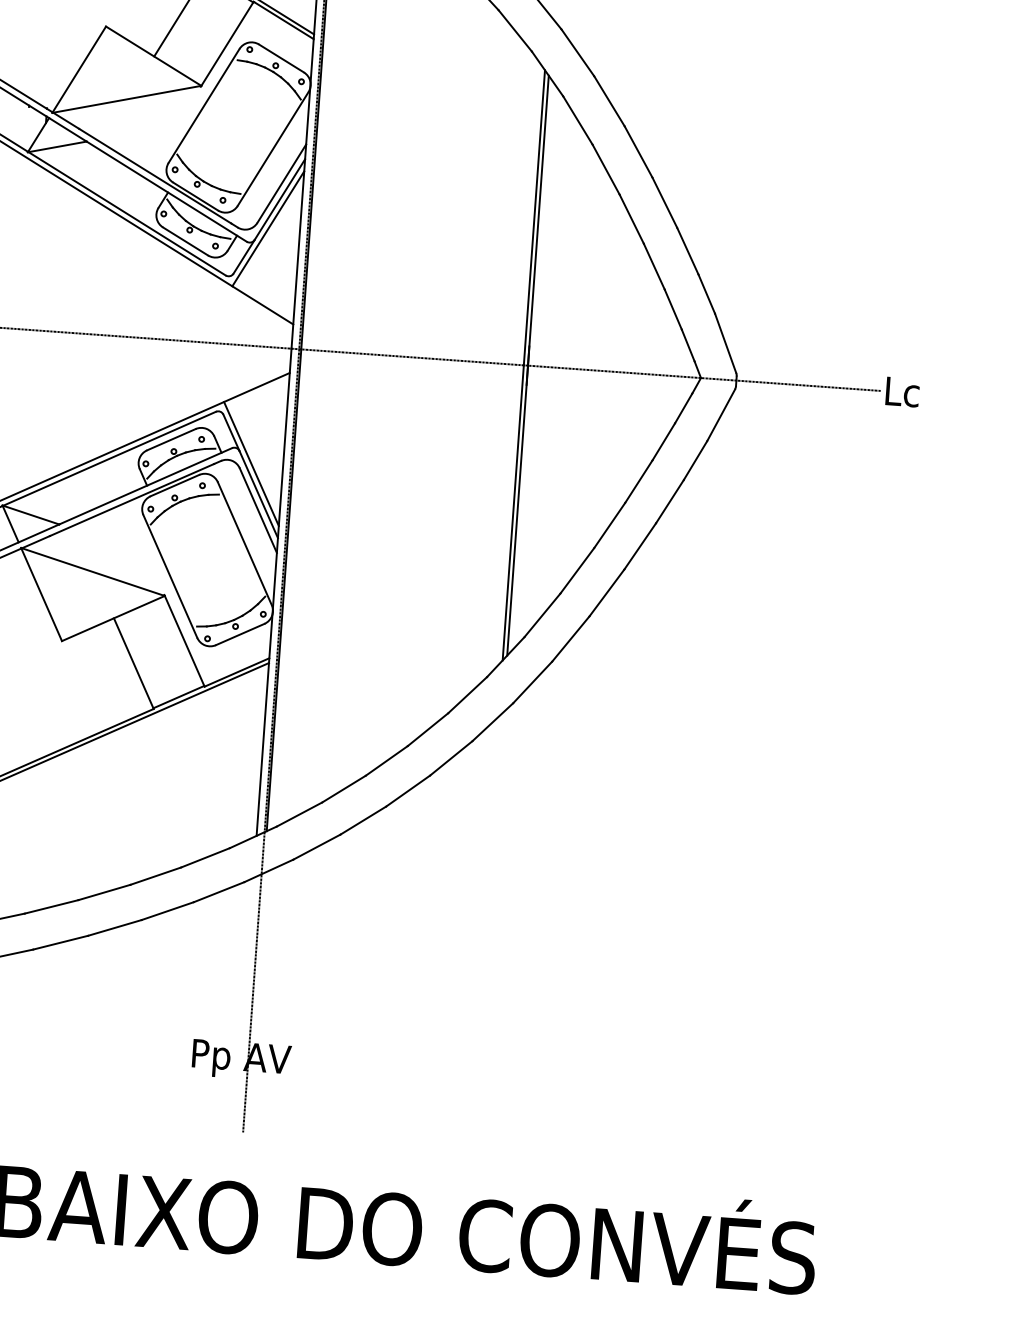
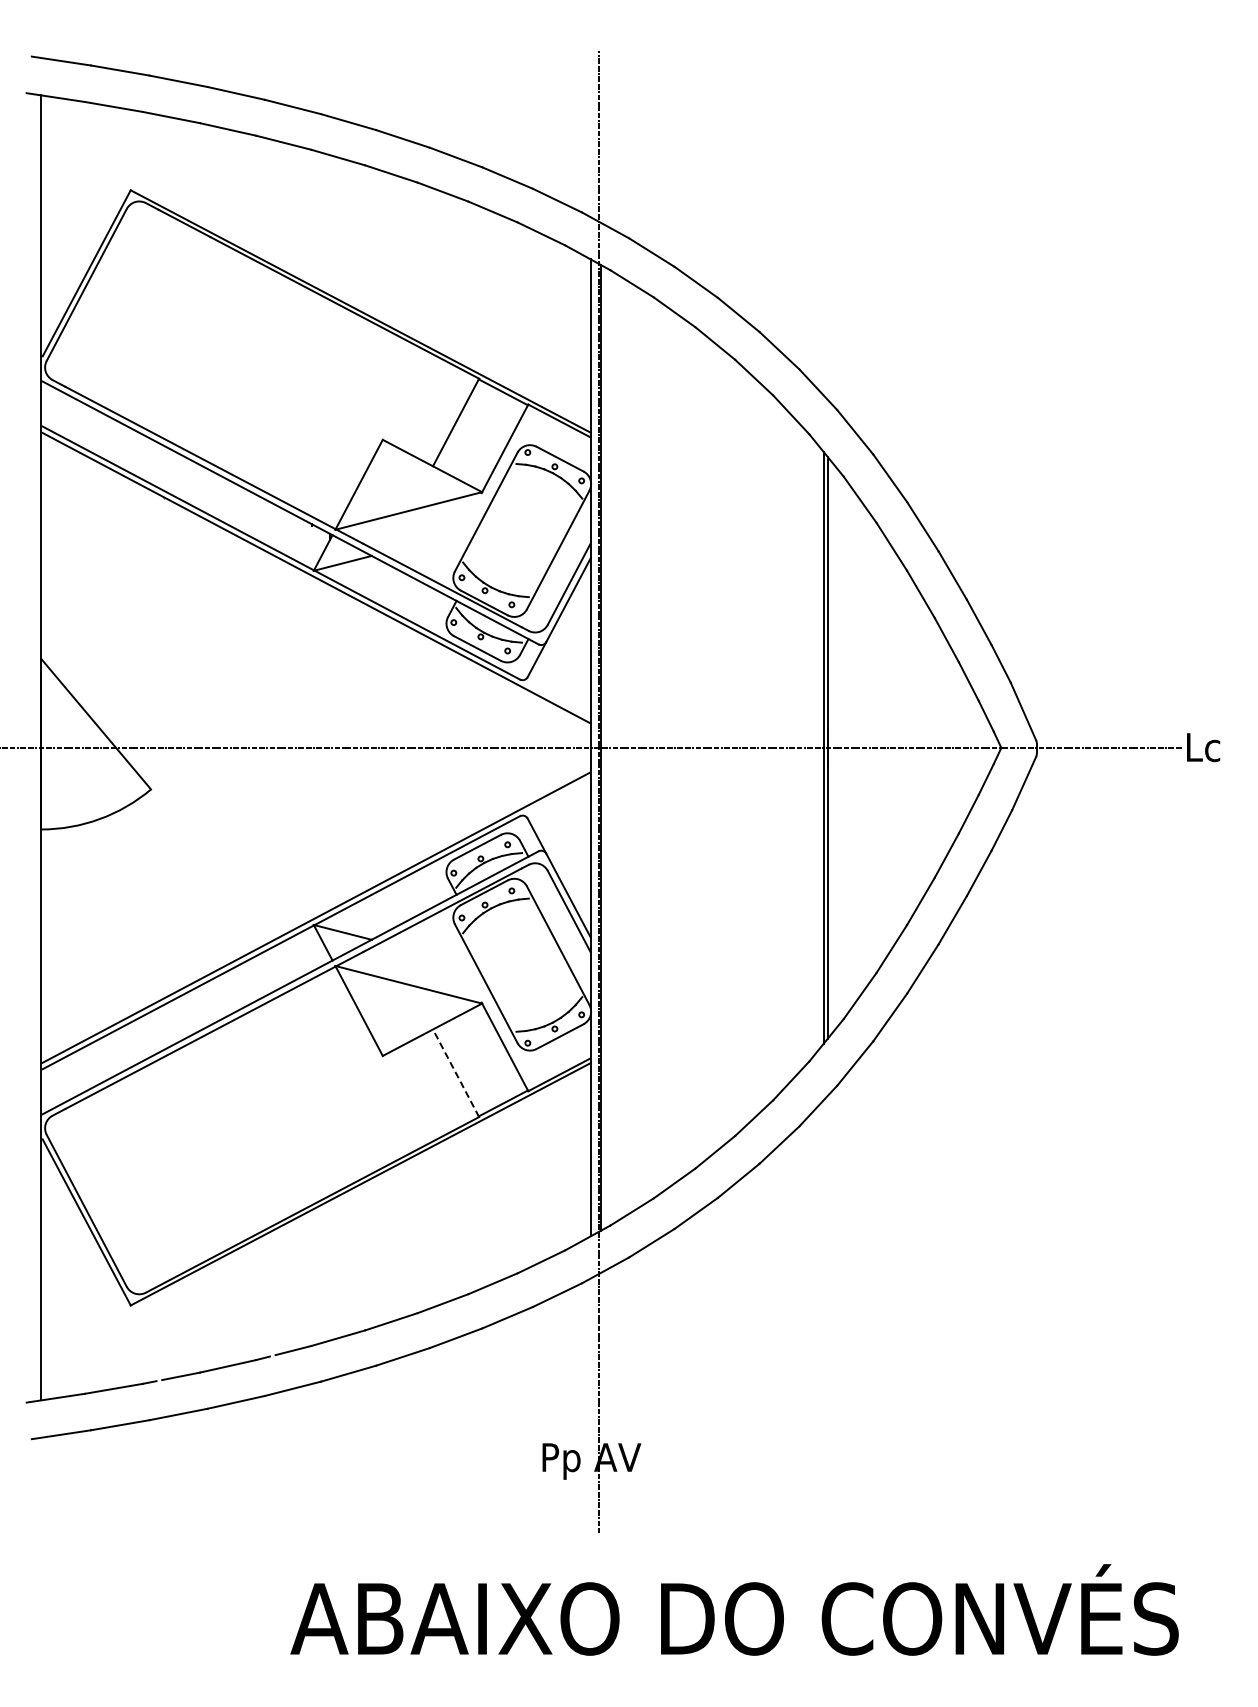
line: (267, 228) -> (558, 629), removed
line: (250, 463) -> (558, 865), removed
line: (133, 662) -> (455, 1072), solid -> dashed

